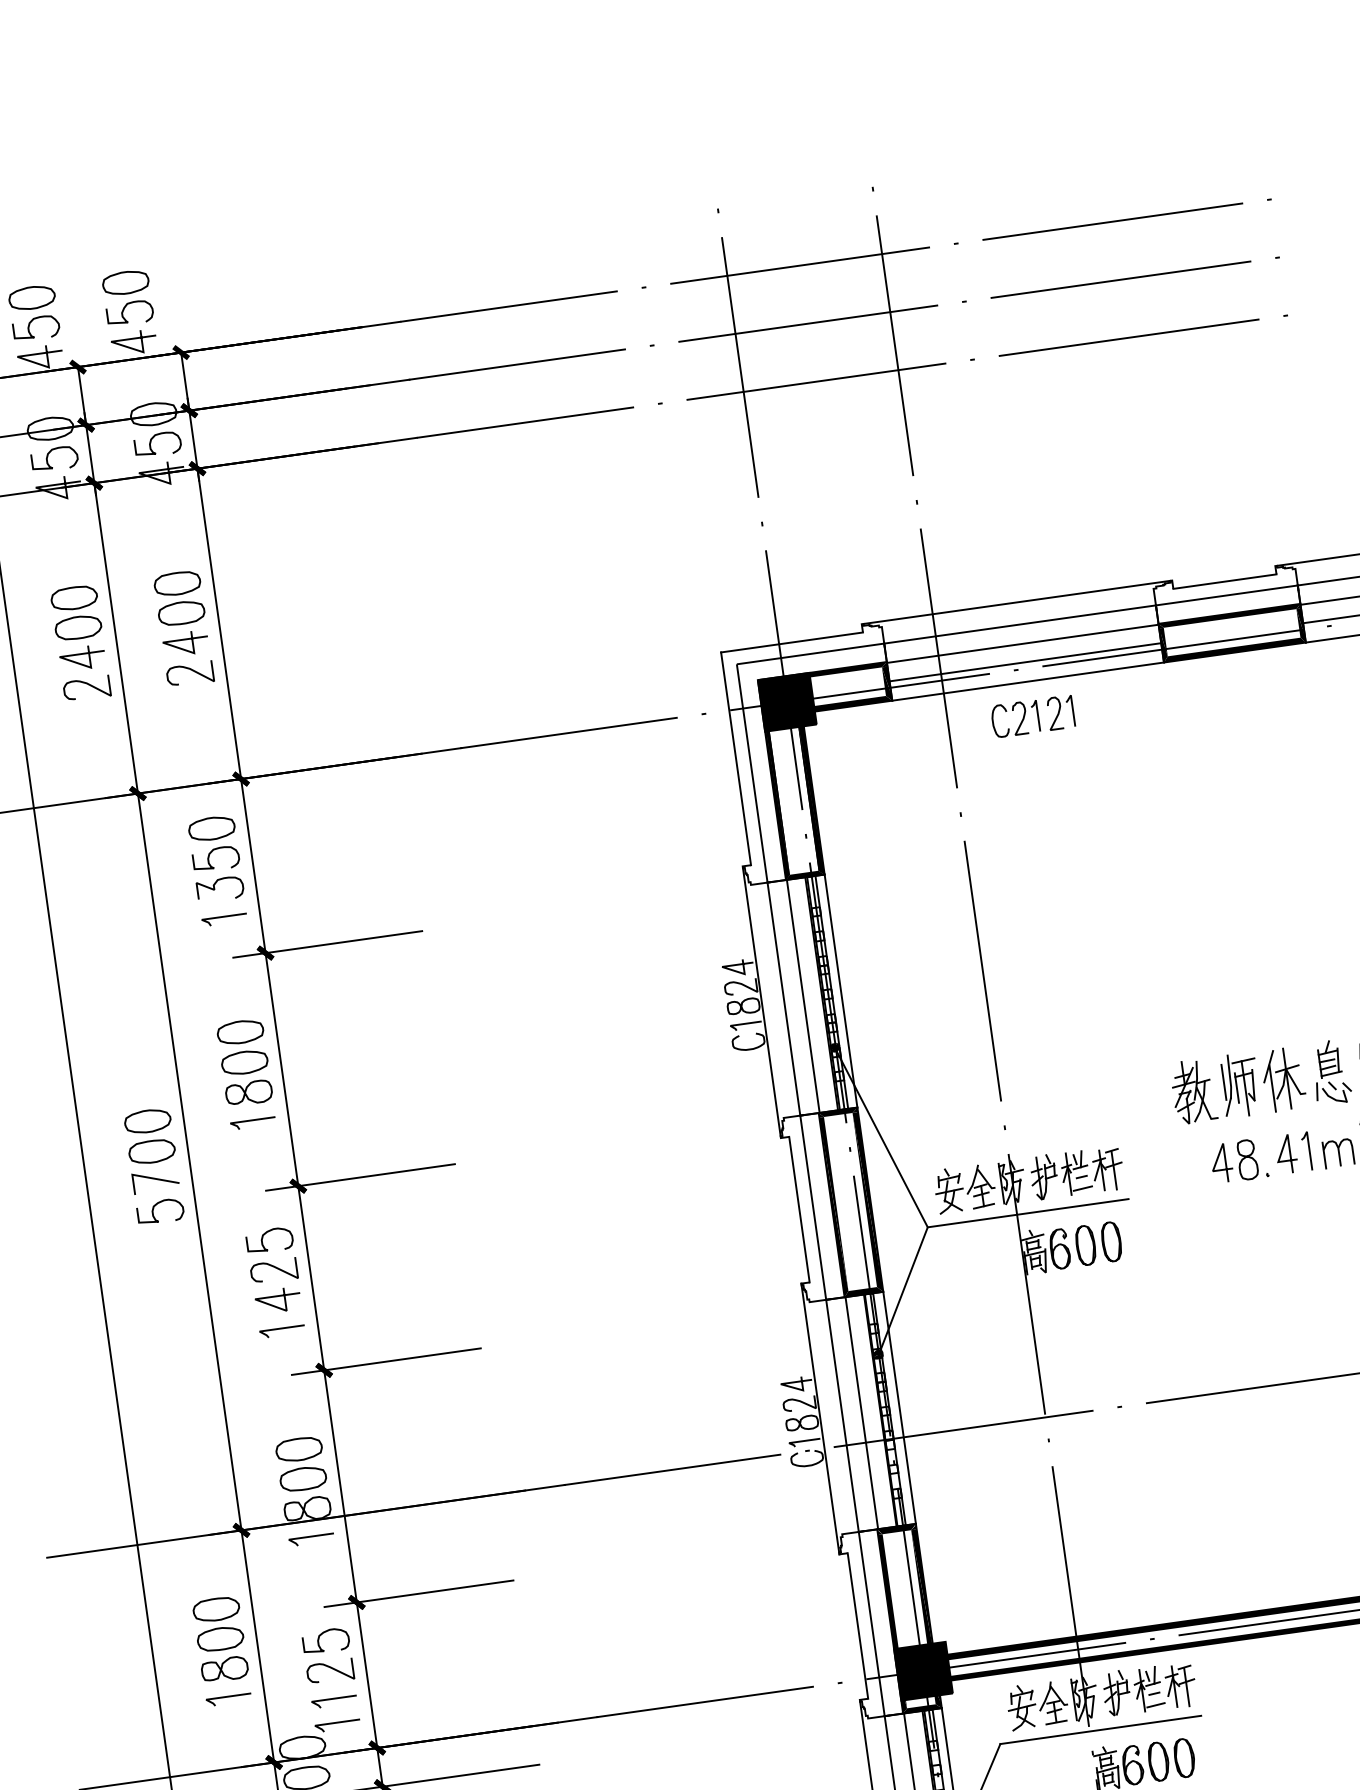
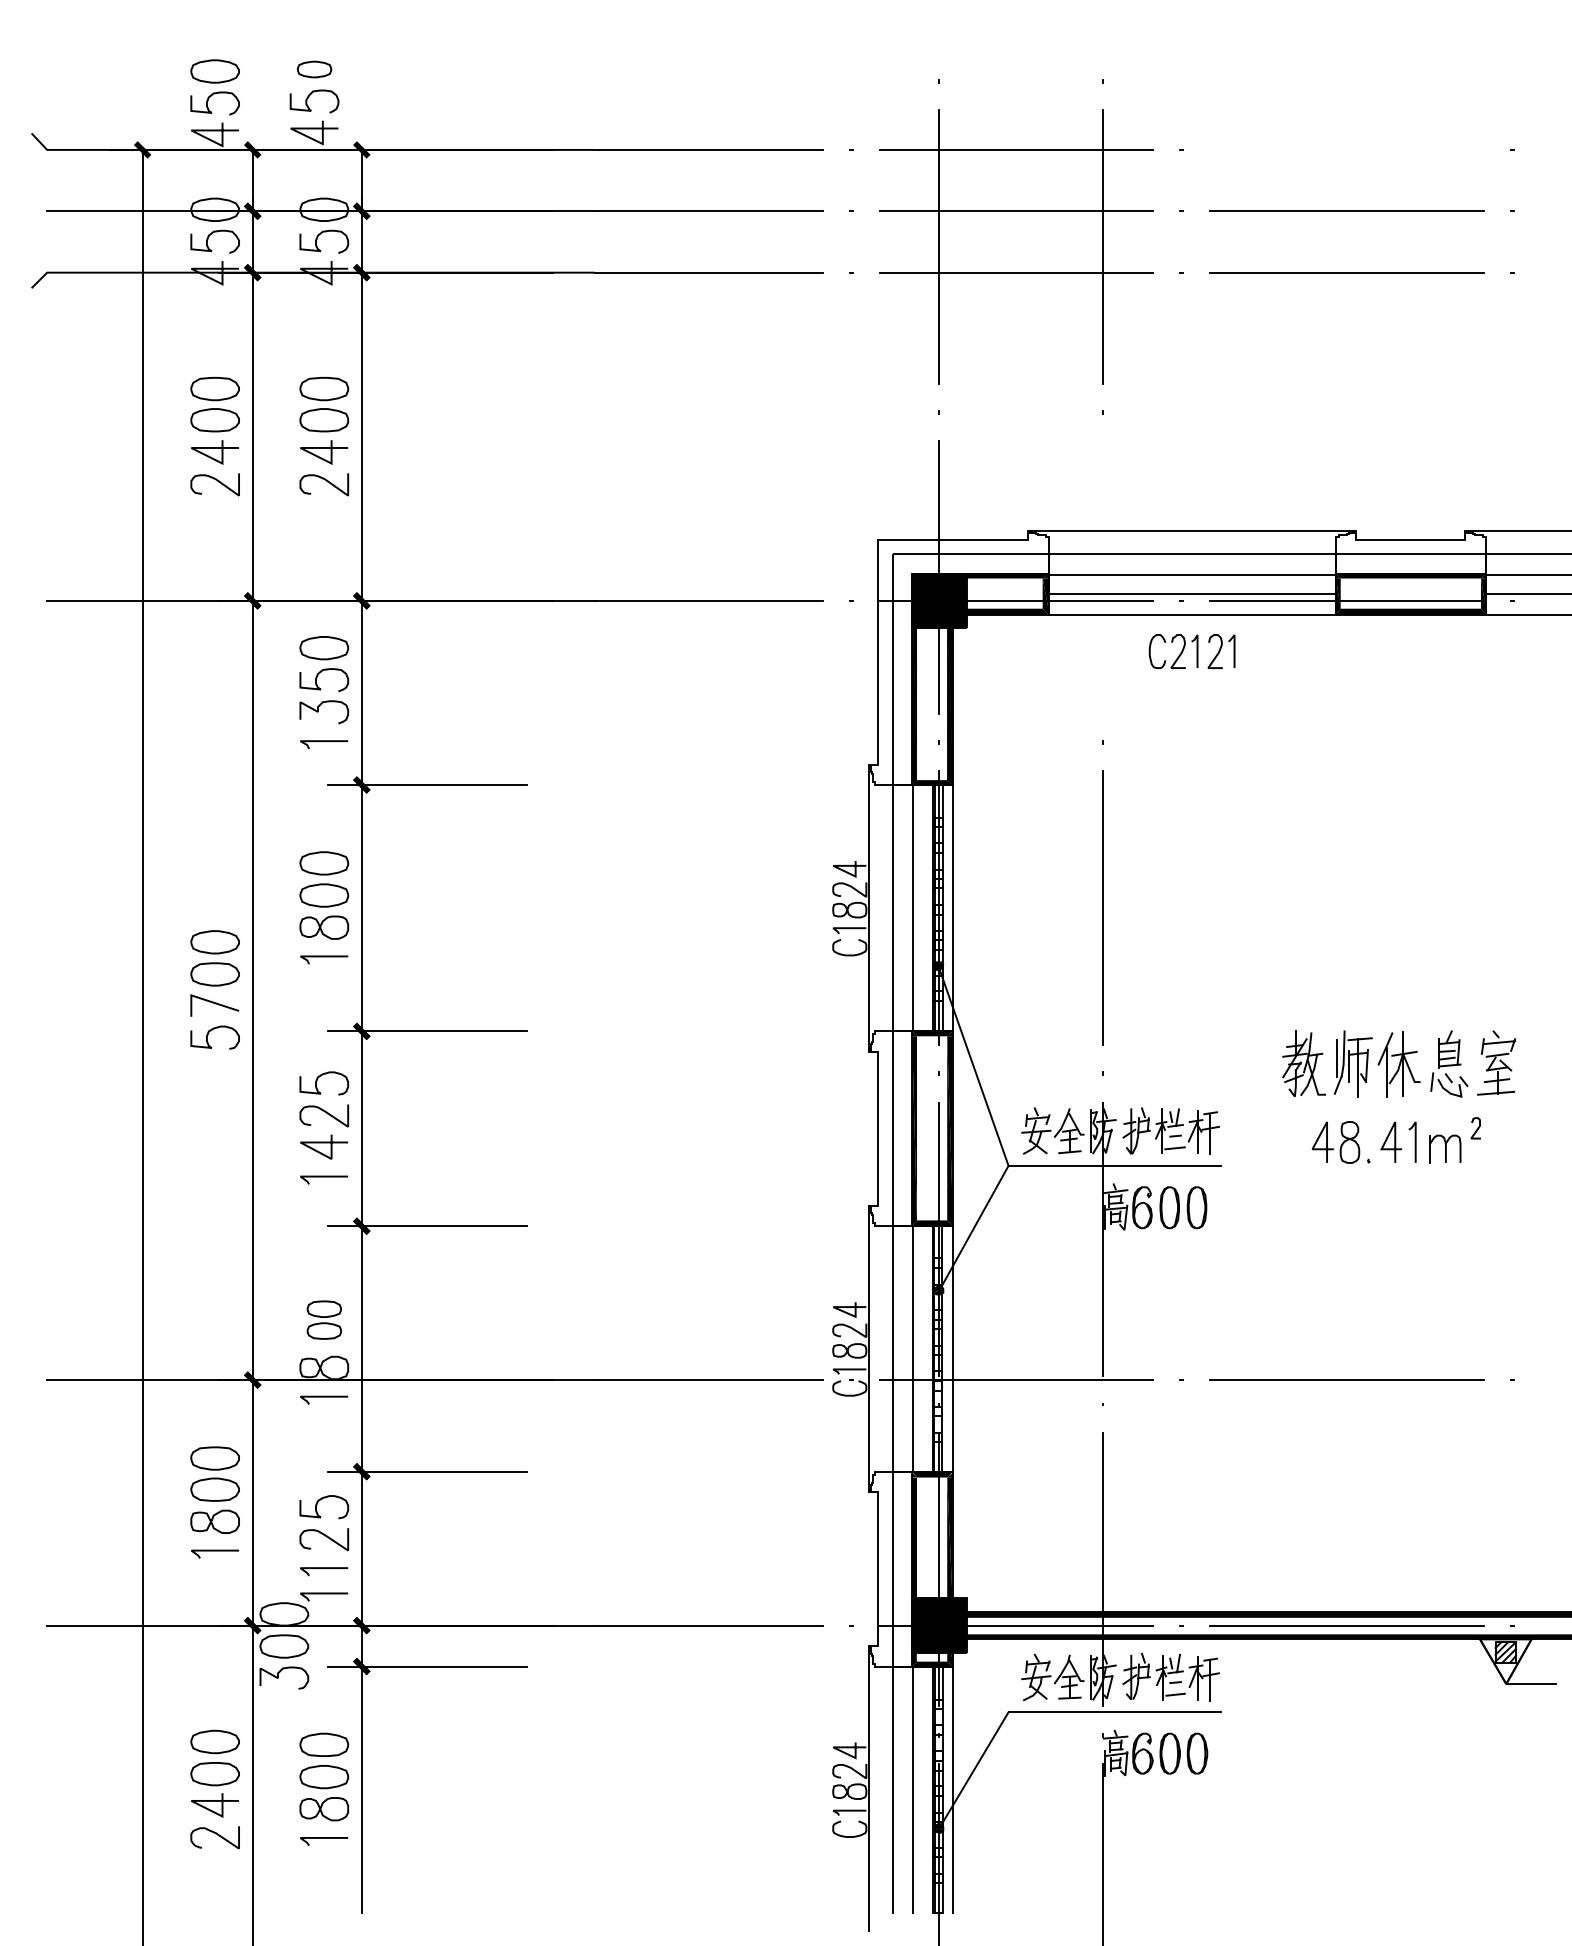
line: (1112, 221) -> (1346, 149), removed
part: (125, 282) -> (314, 69), size x0.7
line: (939, 658) -> (1103, 577), removed
part: (301, 1463) -> (324, 1319), size x0.7

